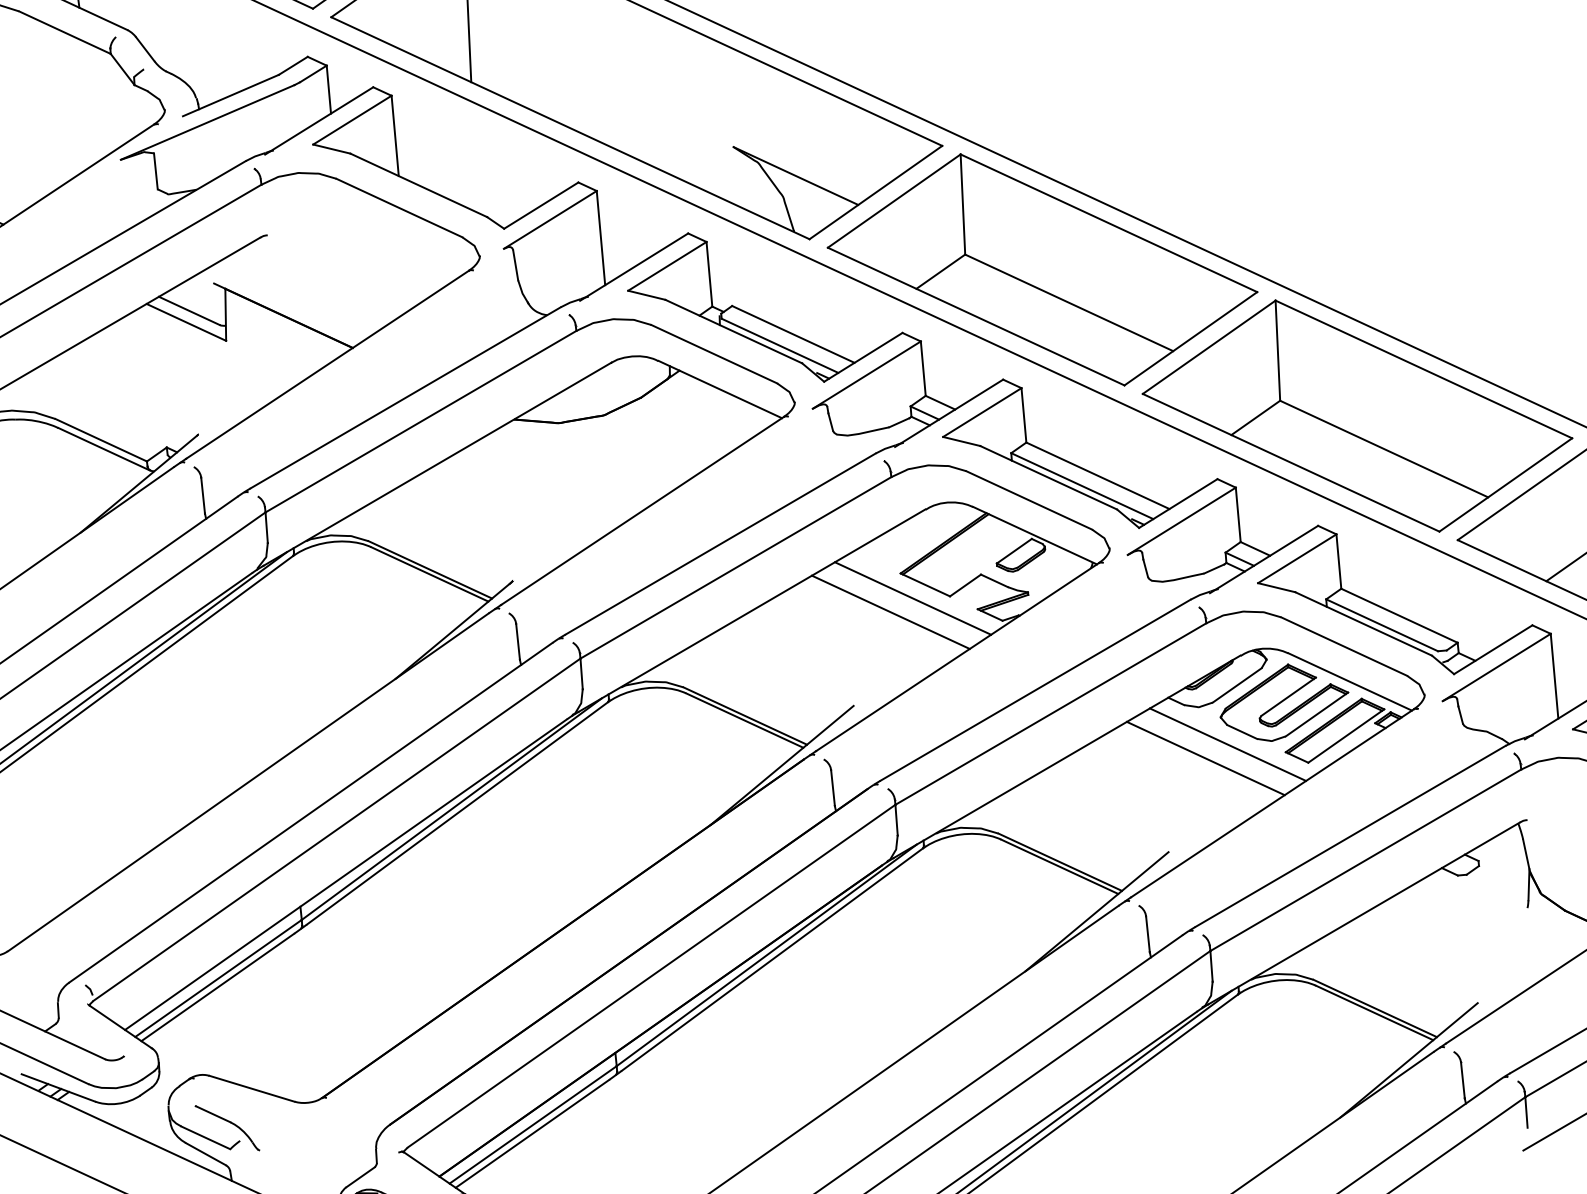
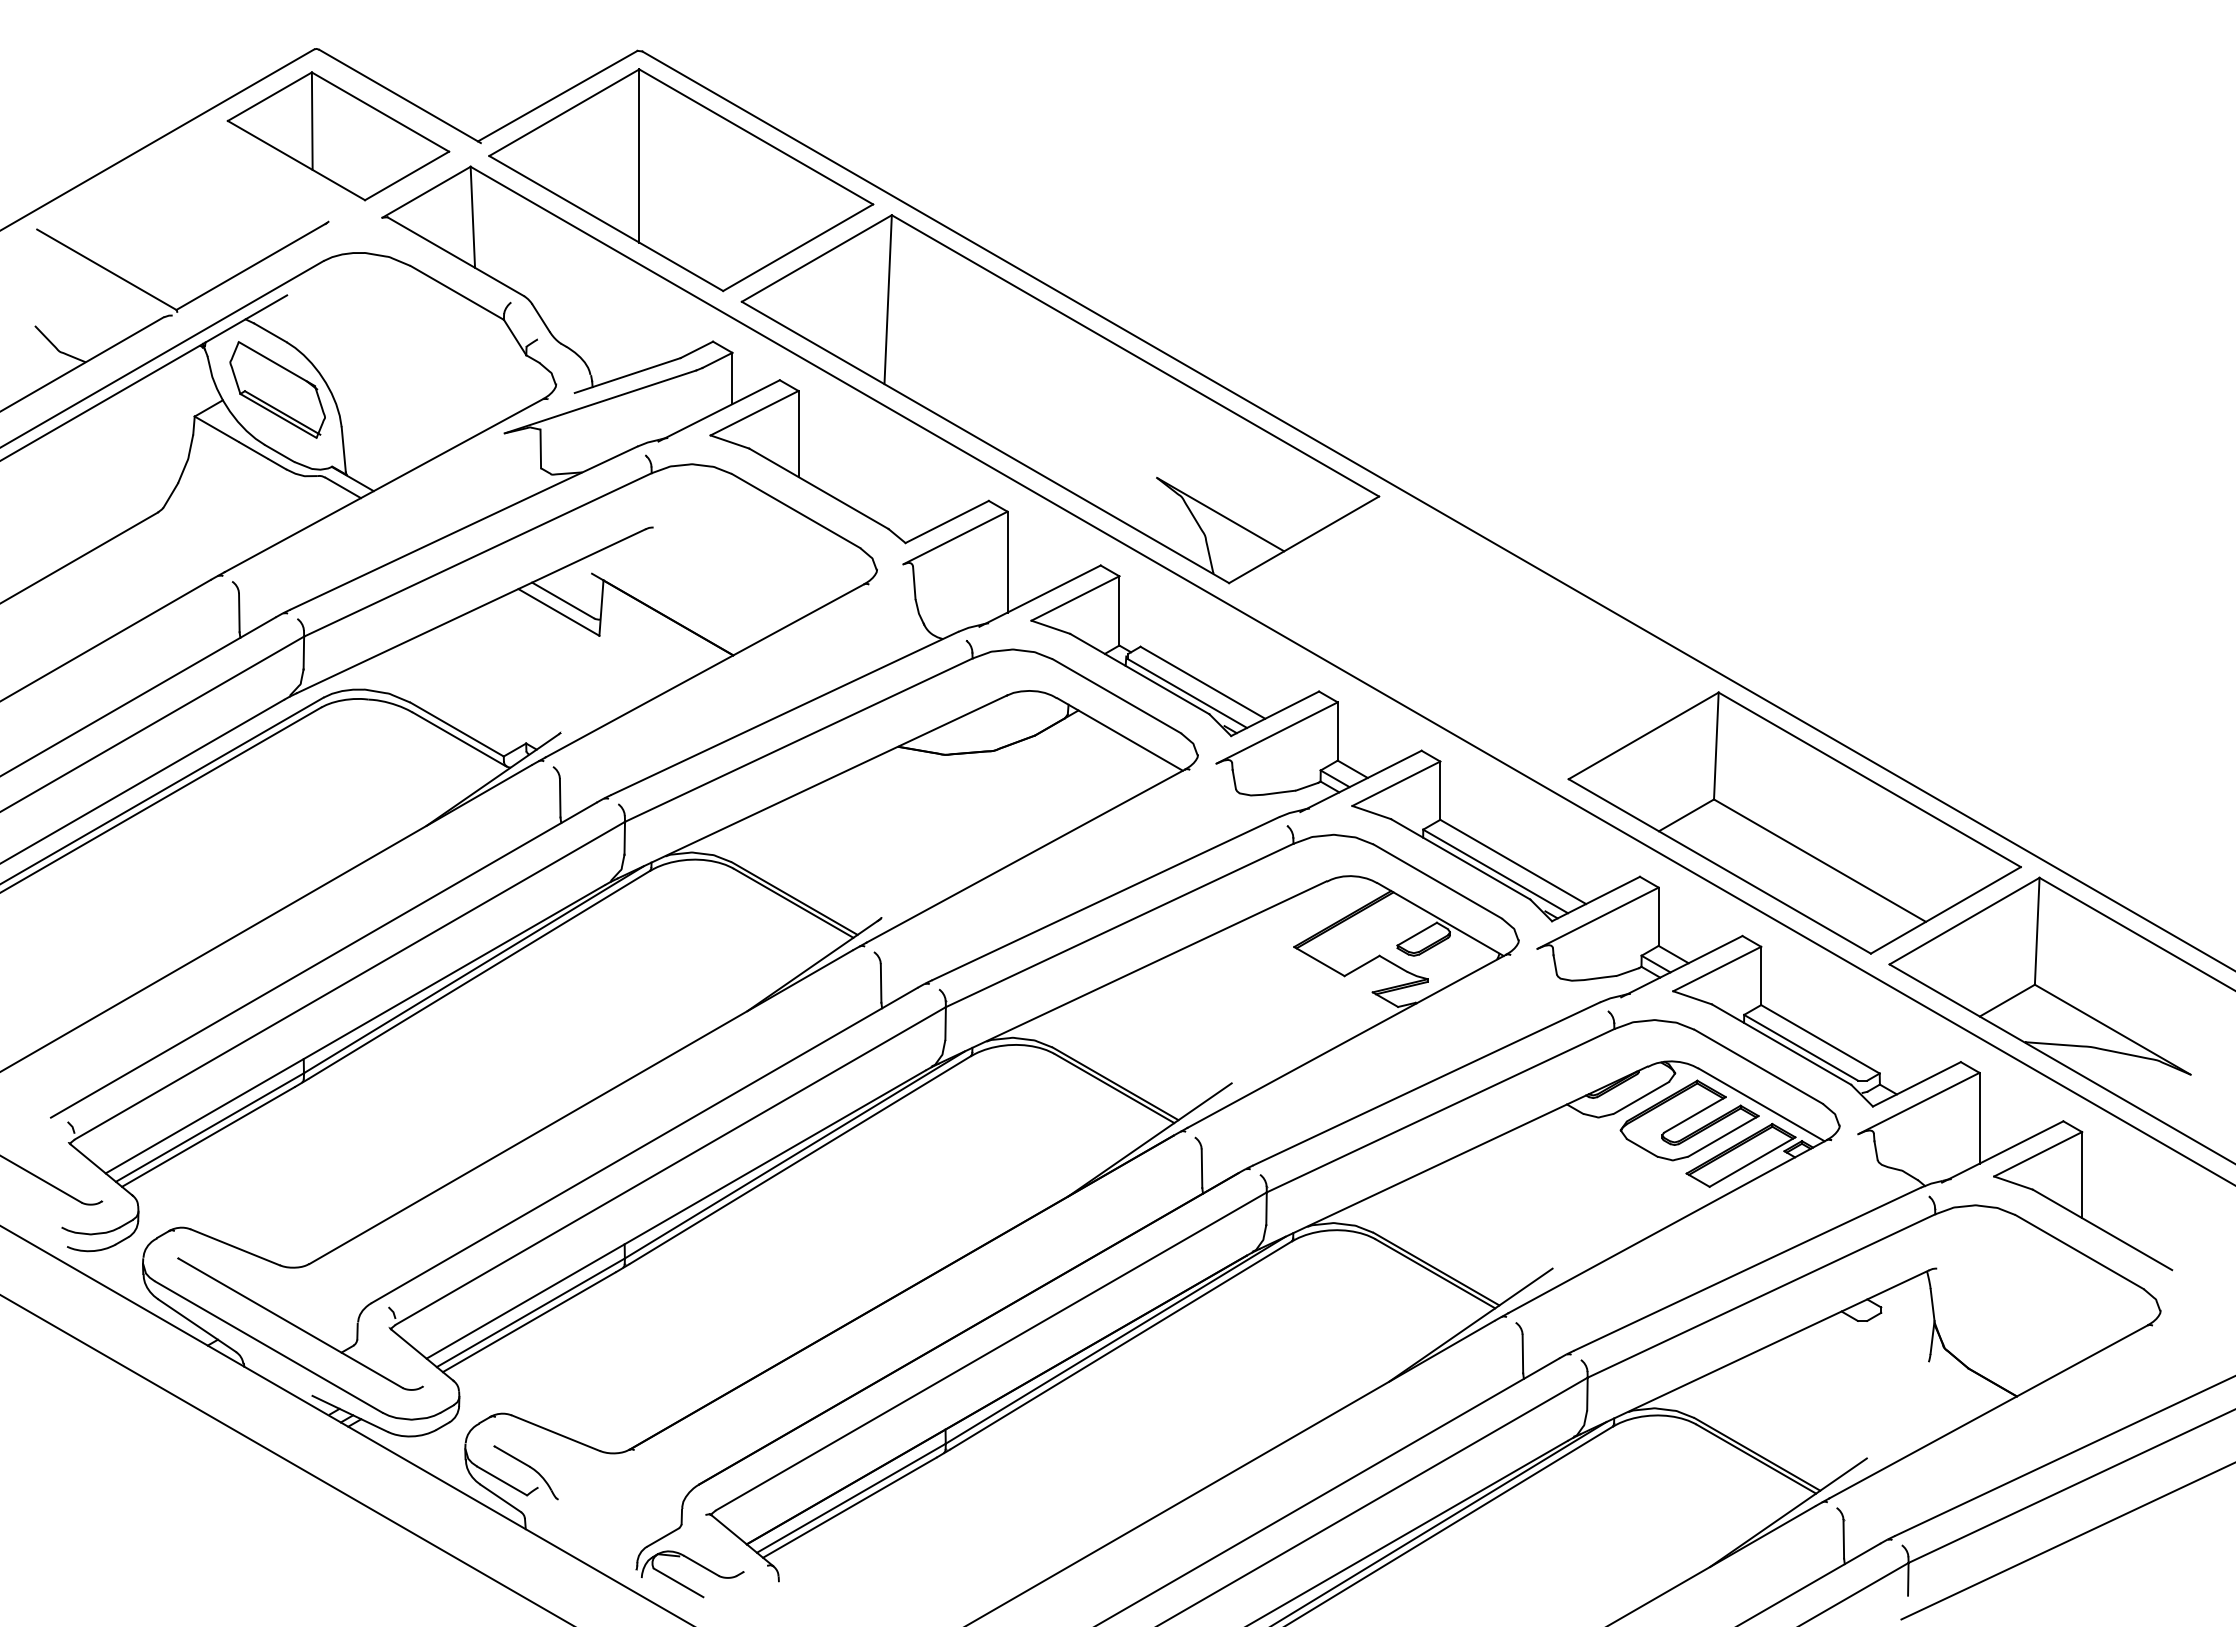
part: (1042, 269) -> (1473, 637), removed
line: (912, 598) -> (1304, 974), removed
line: (890, 611) -> (1279, 986), removed
line: (1227, 745) -> (1625, 1160), removed
line: (1205, 758) -> (1600, 1172), removed

